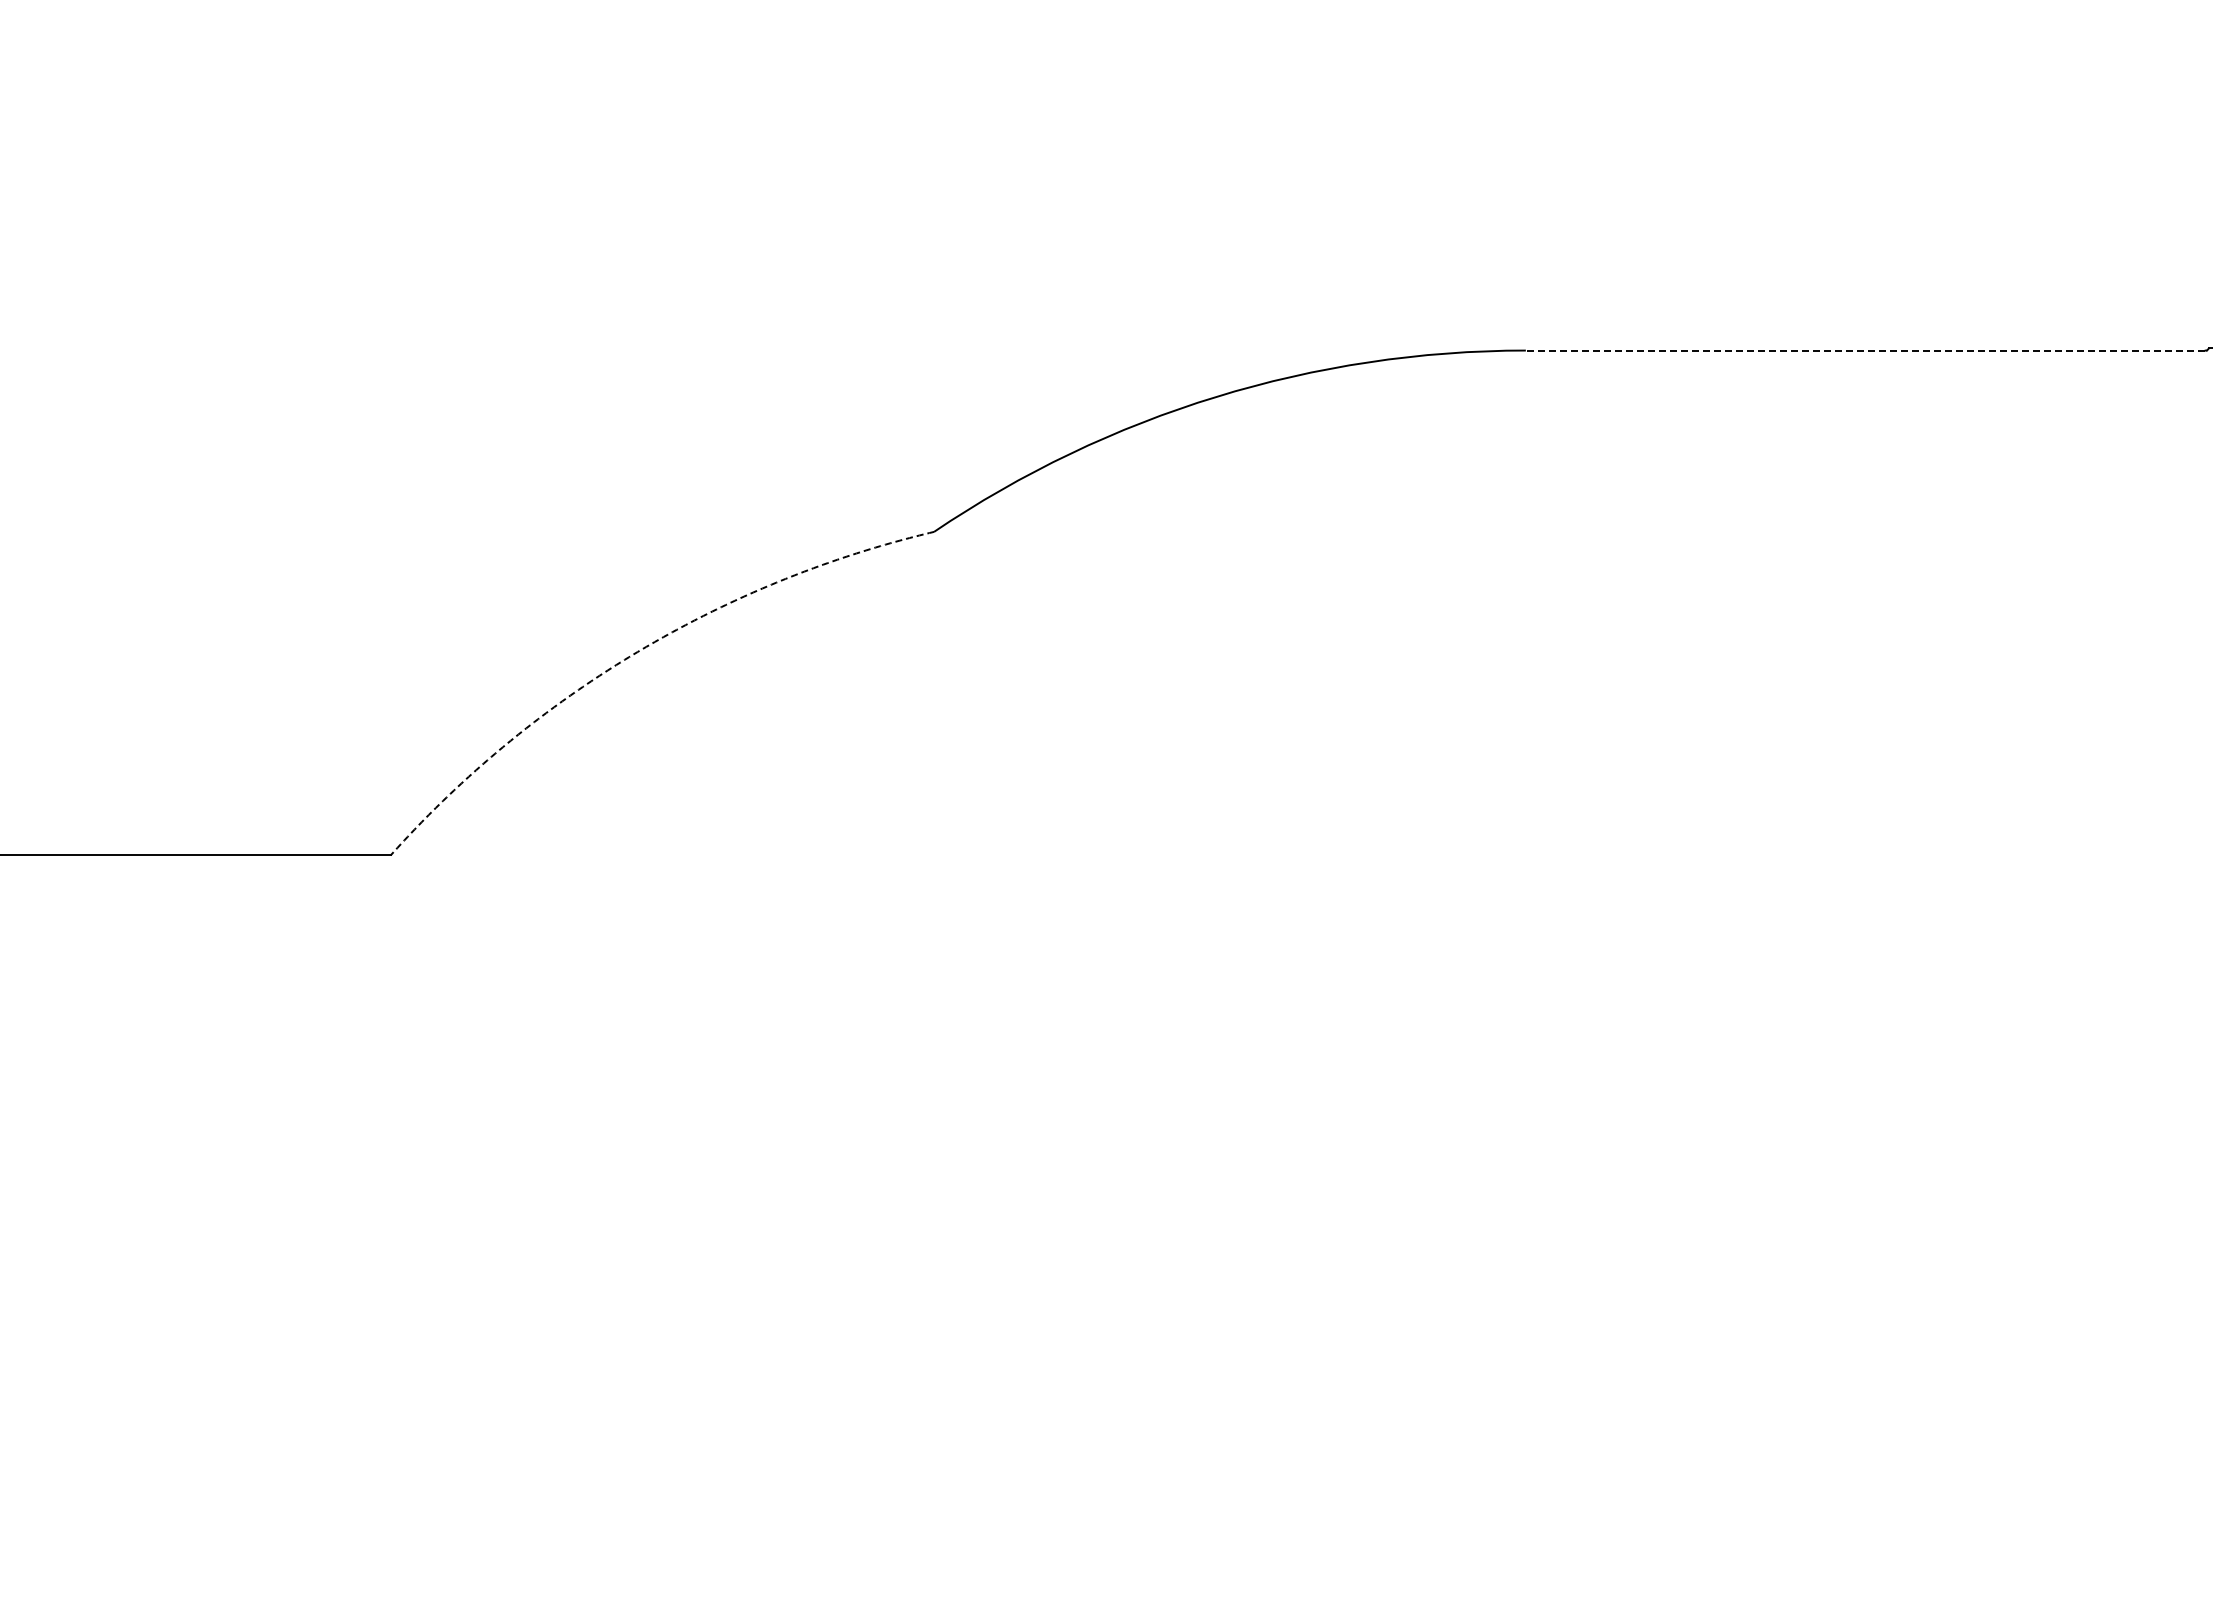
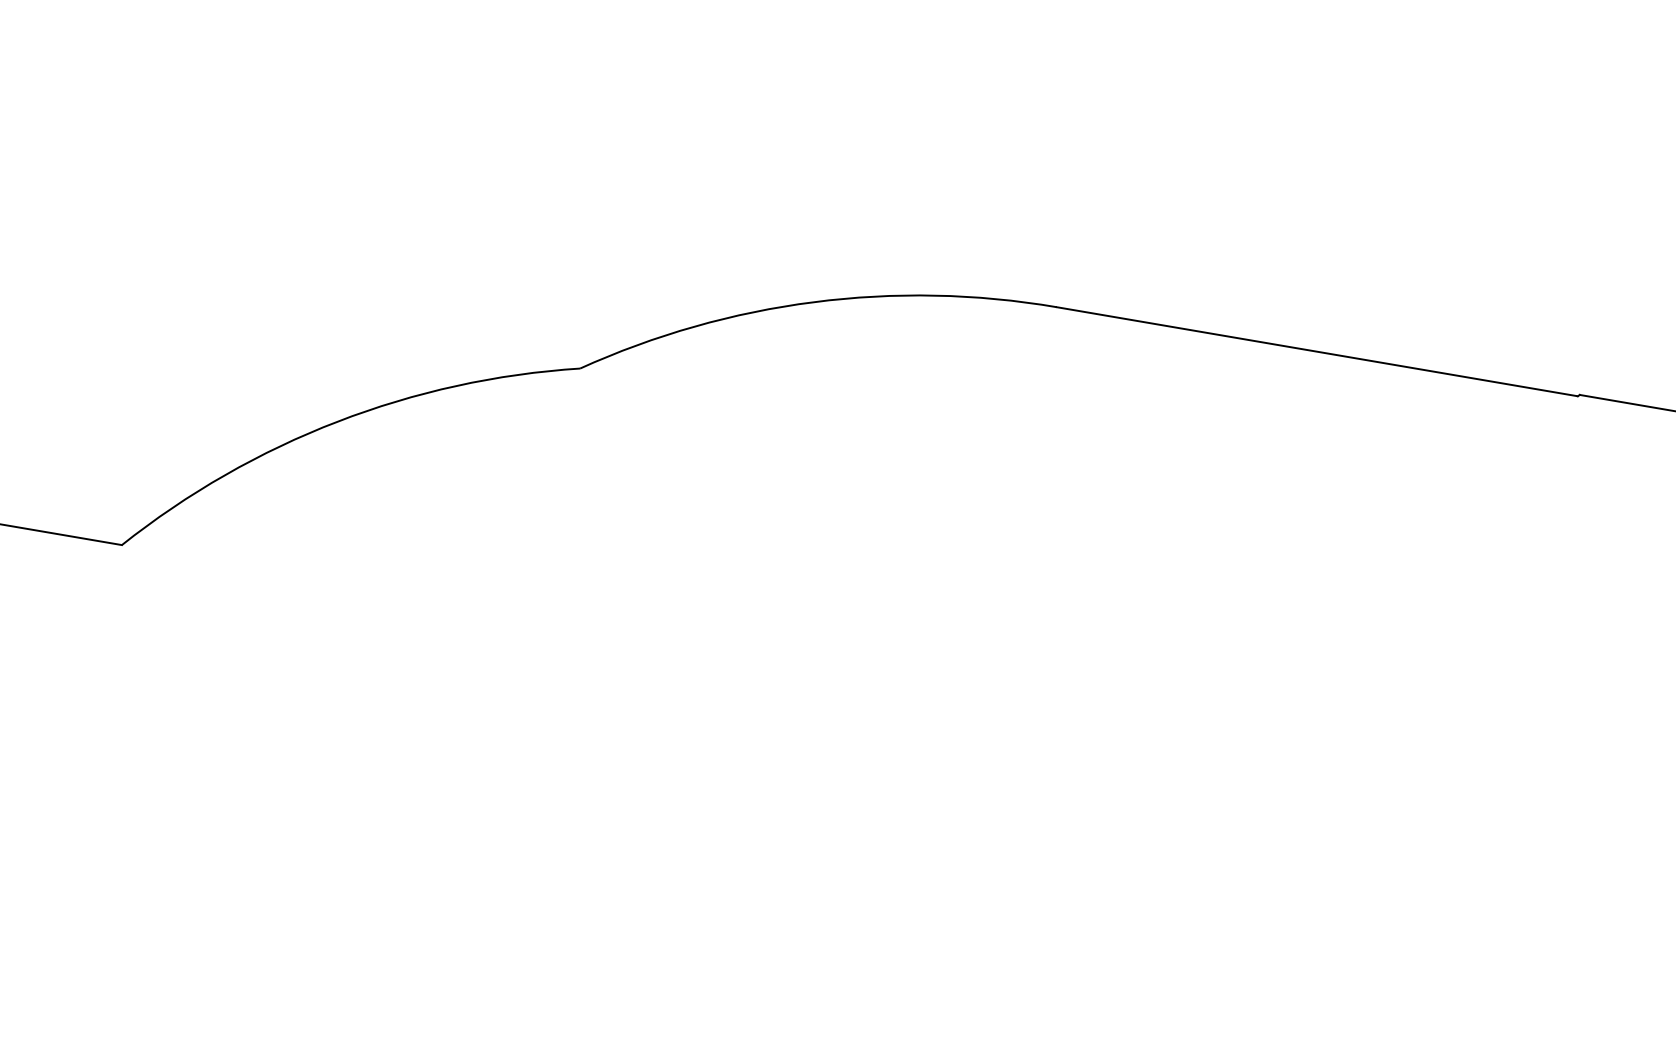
line: (1864, 350) -> (1315, 351), dashed -> solid
arc: (637, 652) -> (337, 422), dashed -> solid

